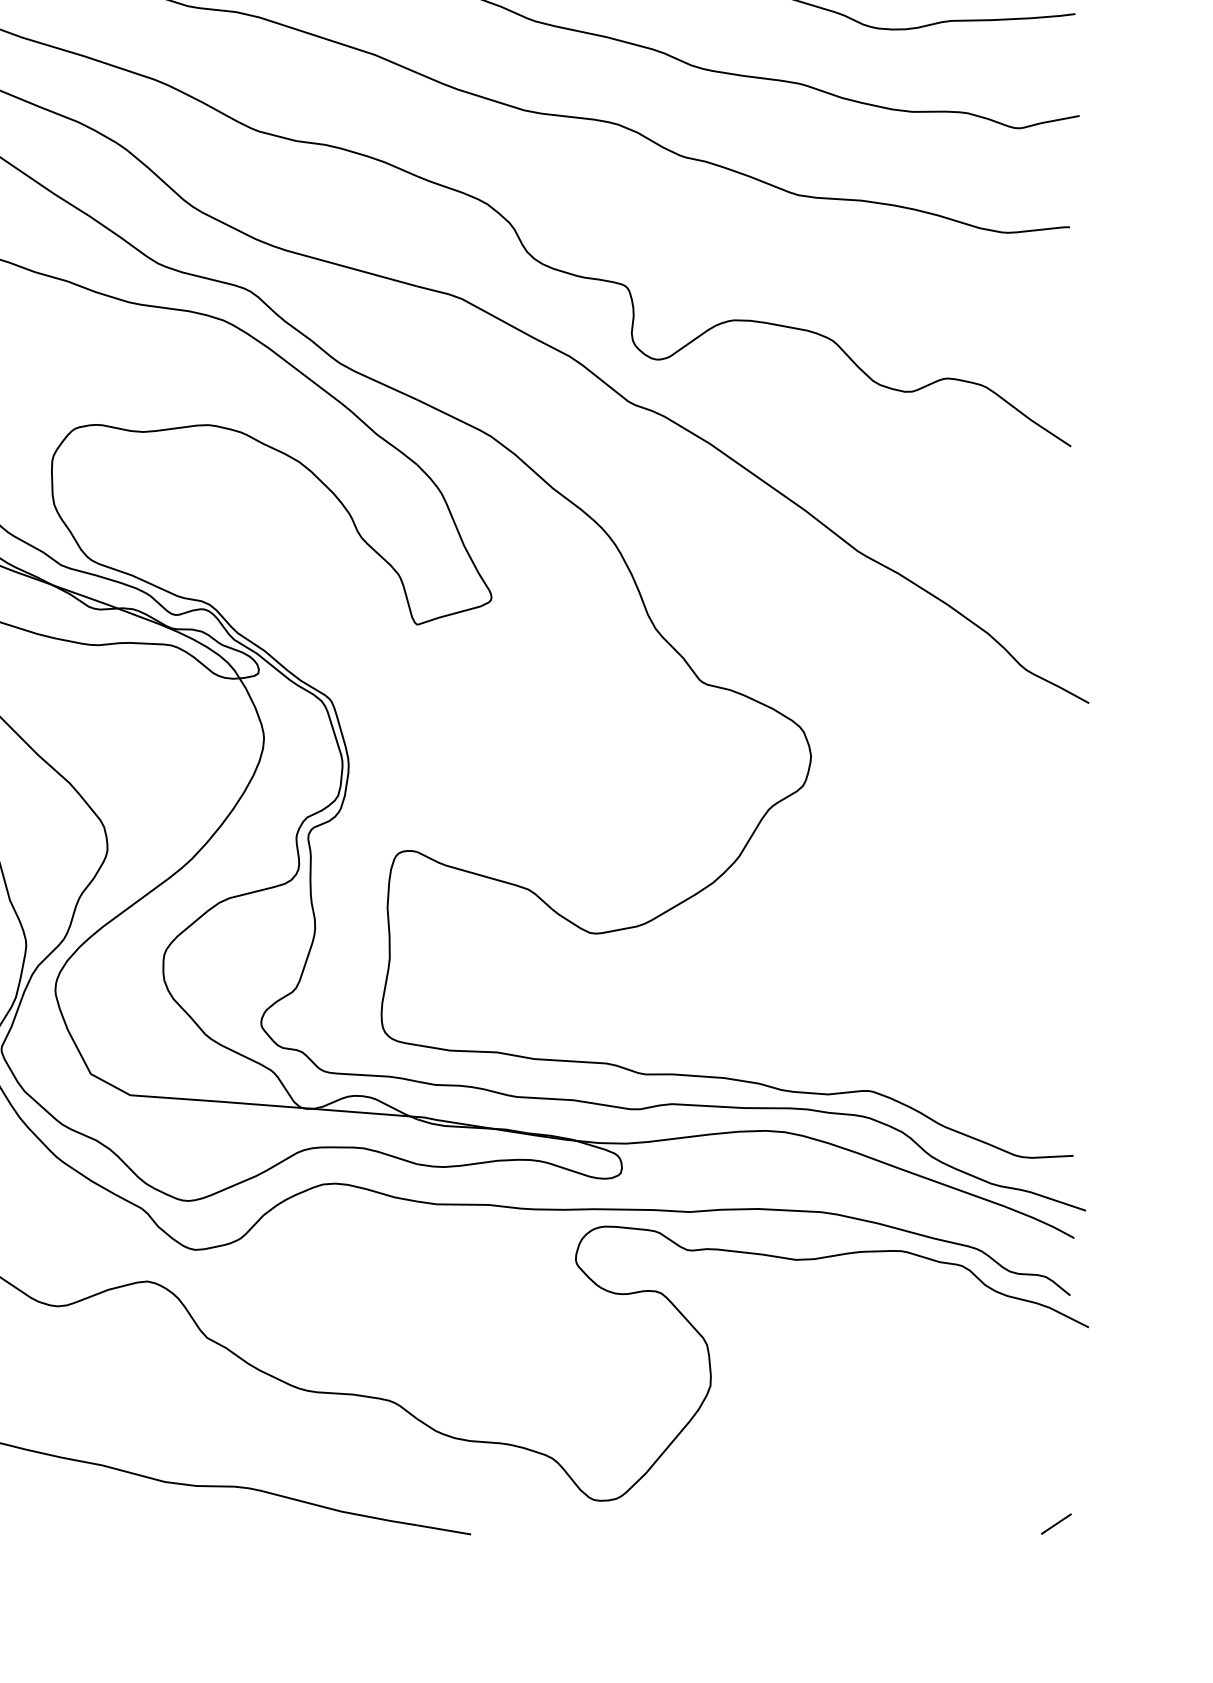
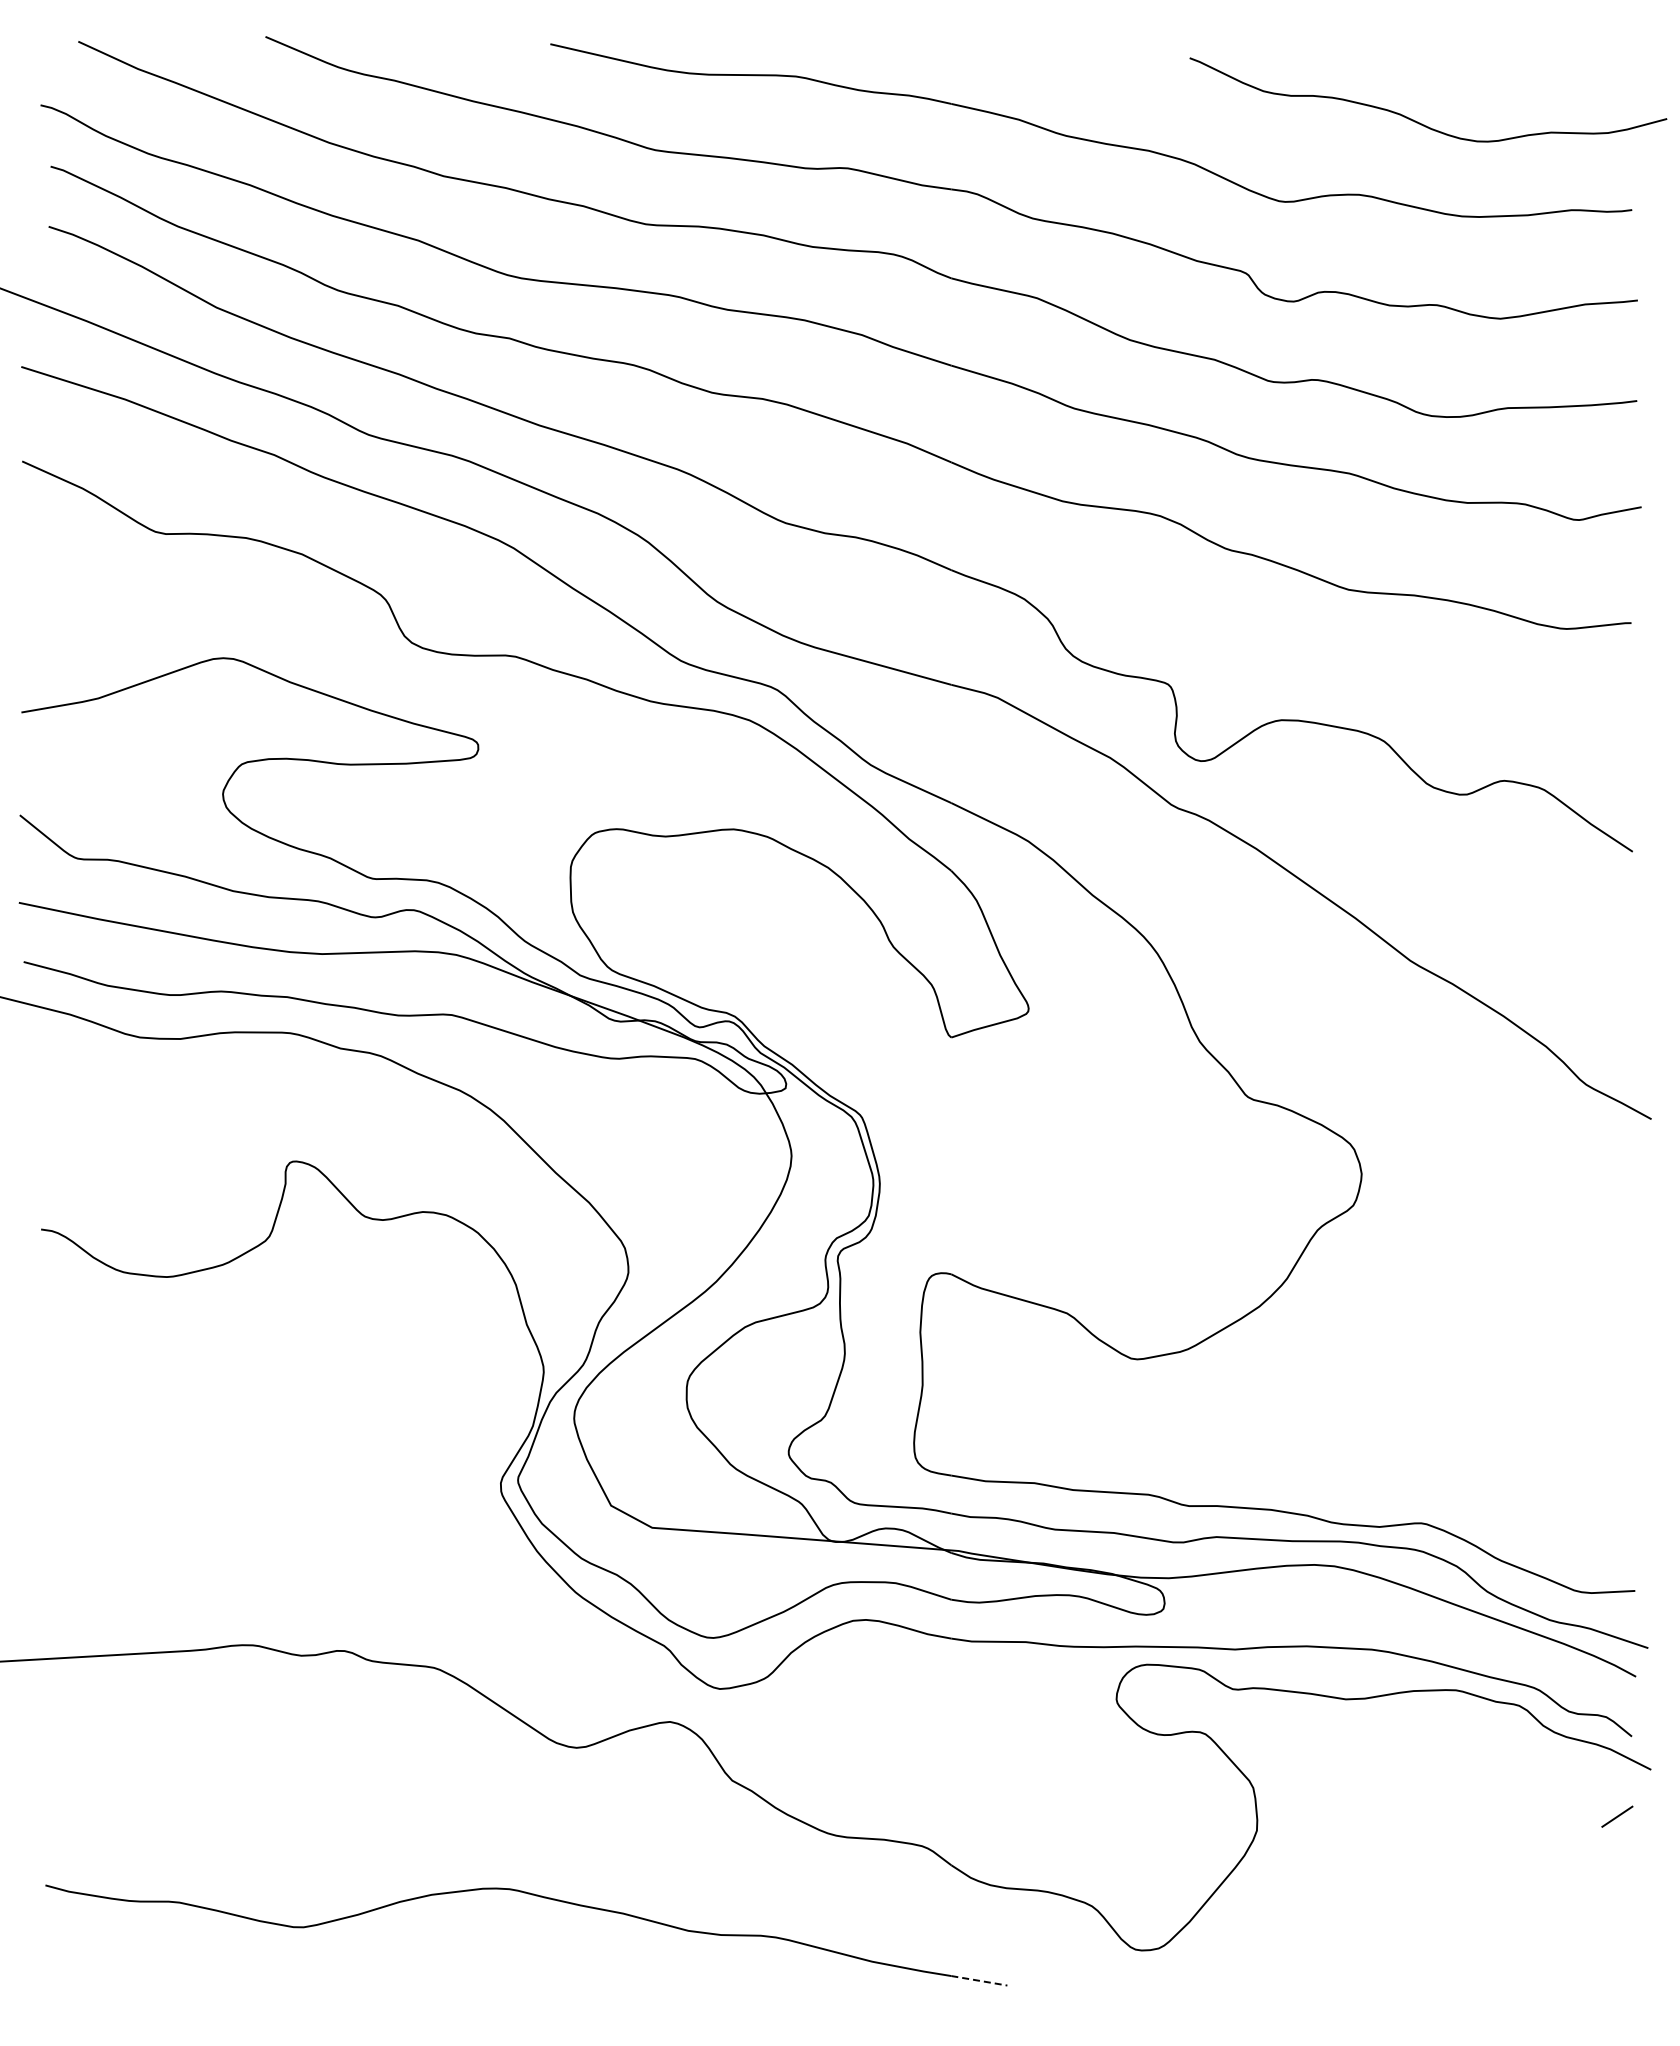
line: (1056, 1523) -> (1617, 1816), moved
line: (444, 1529) -> (979, 1980), solid -> dashed

